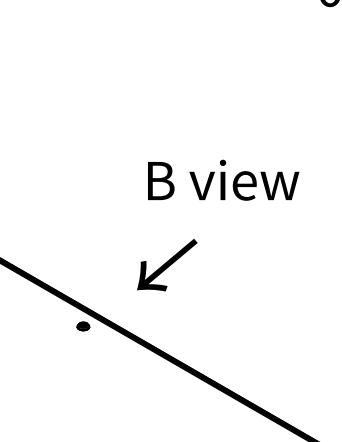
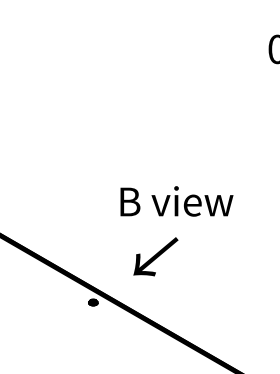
text: (222, 180) -> (176, 201), moved

